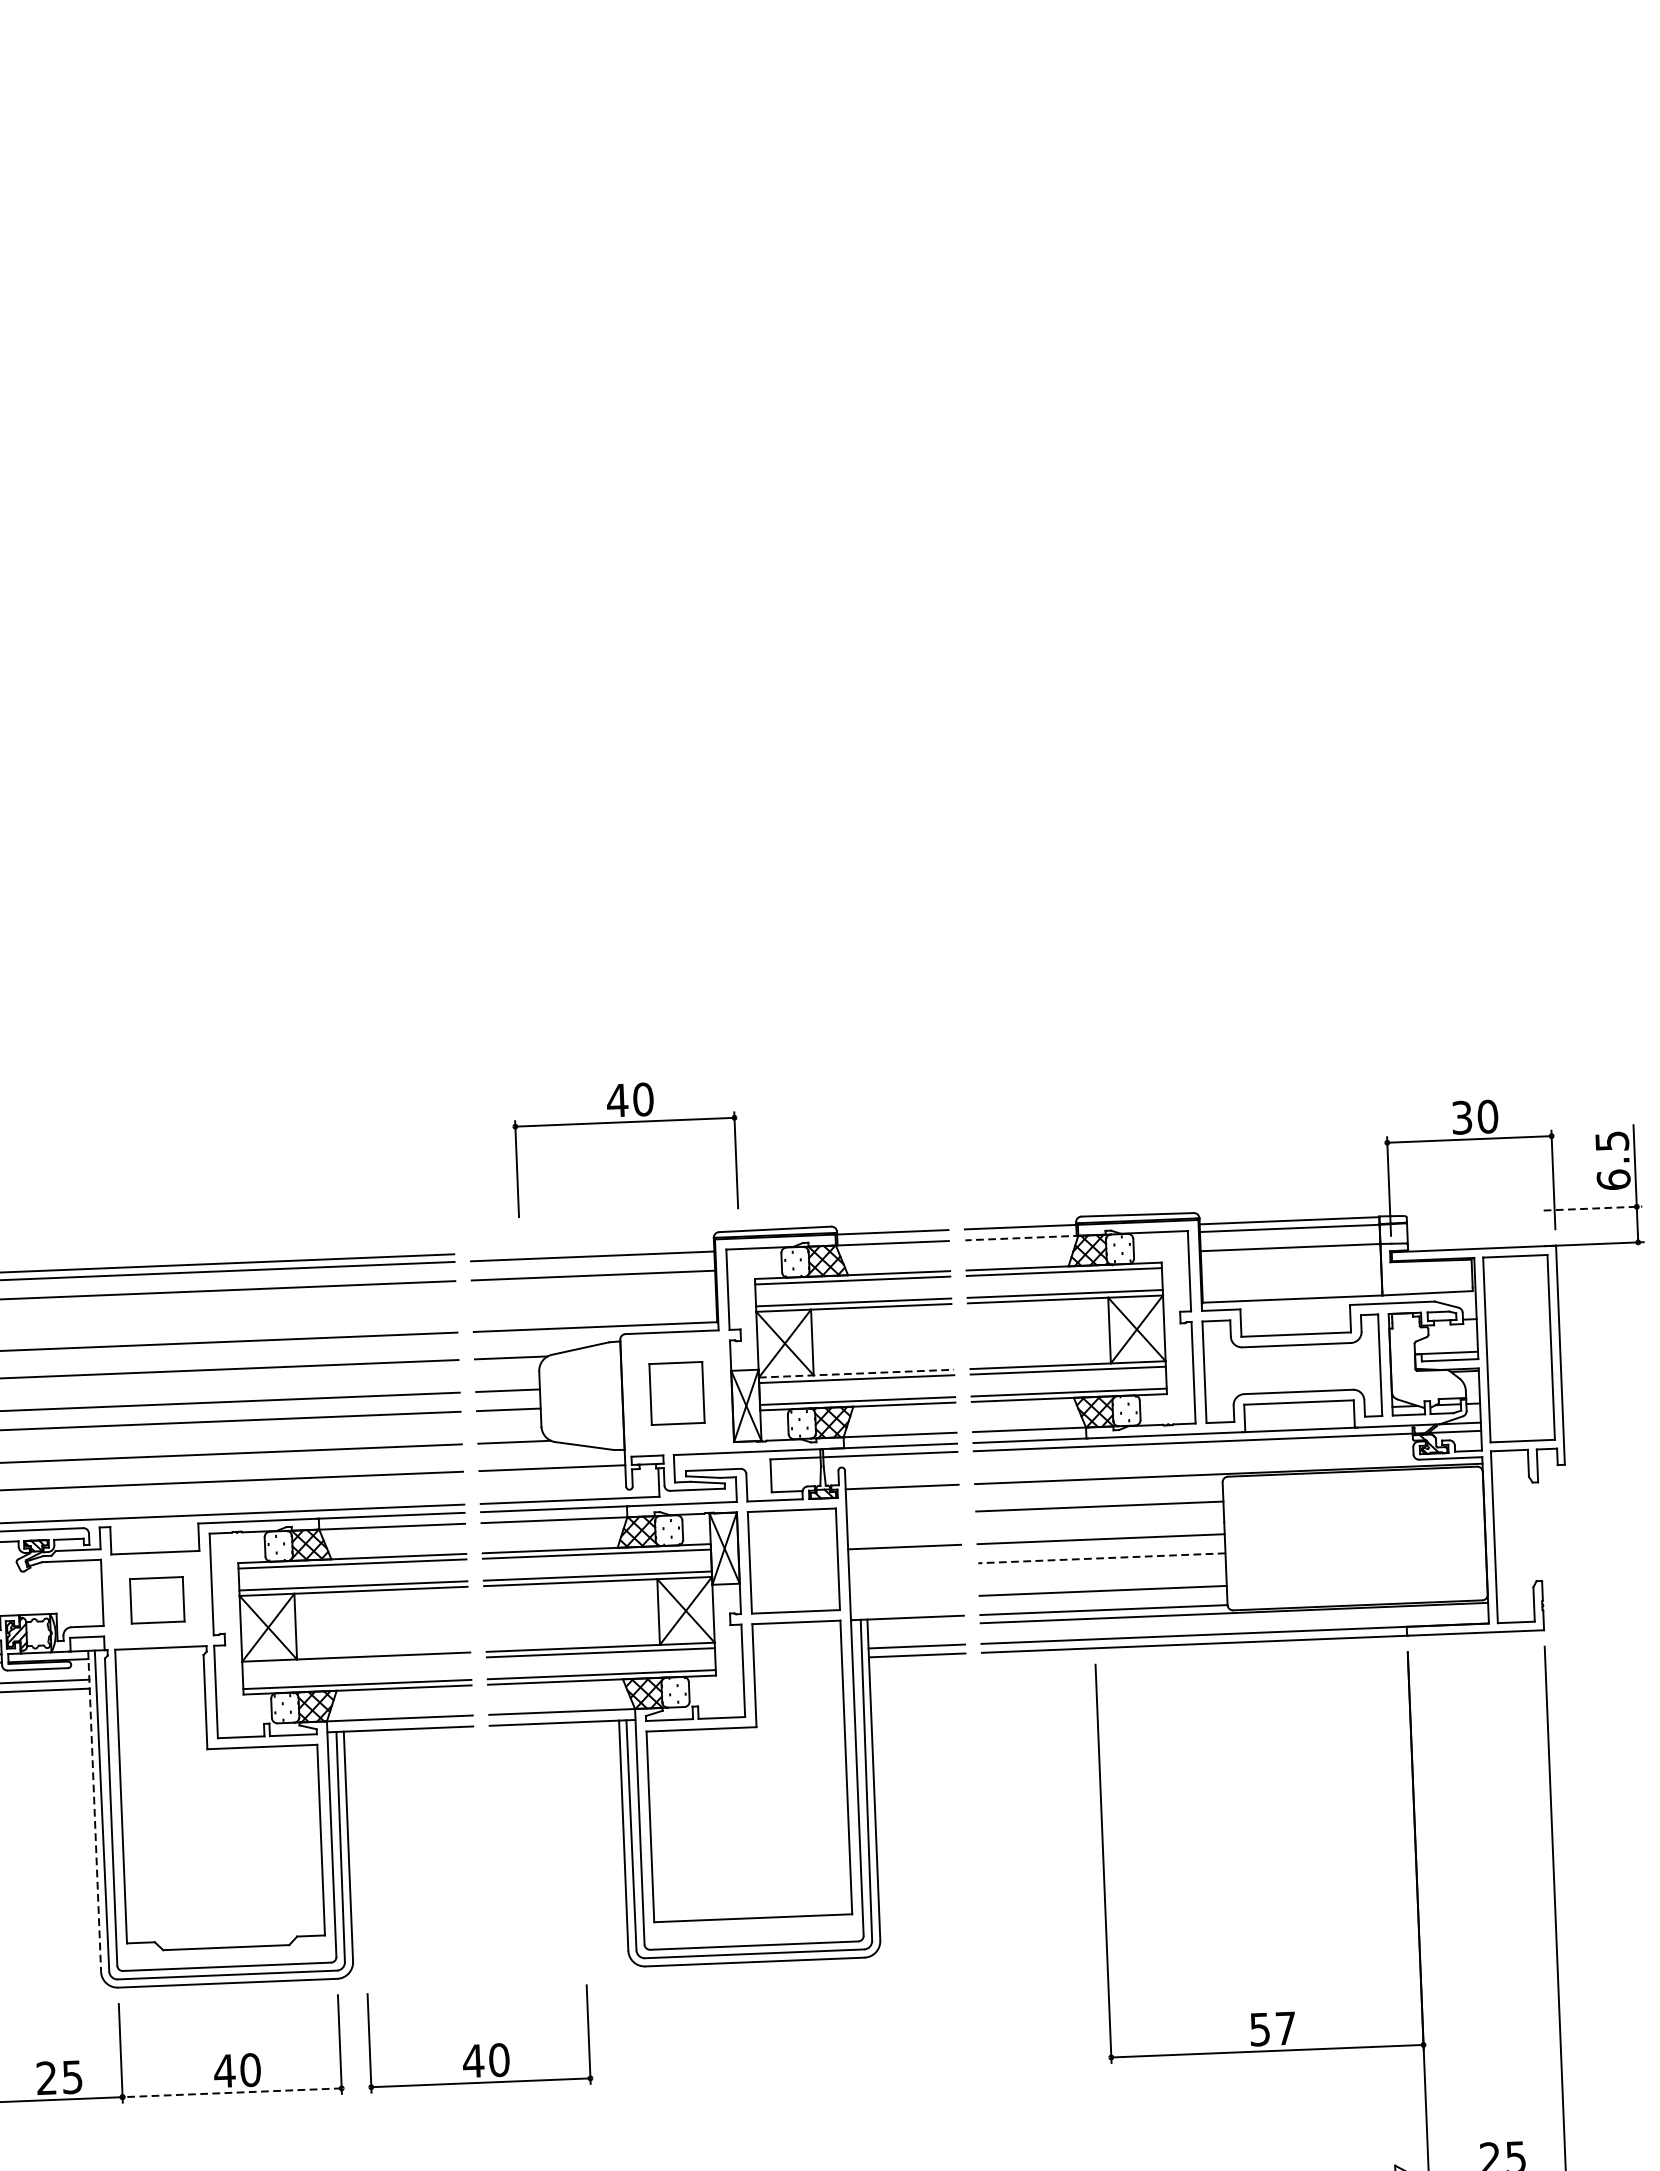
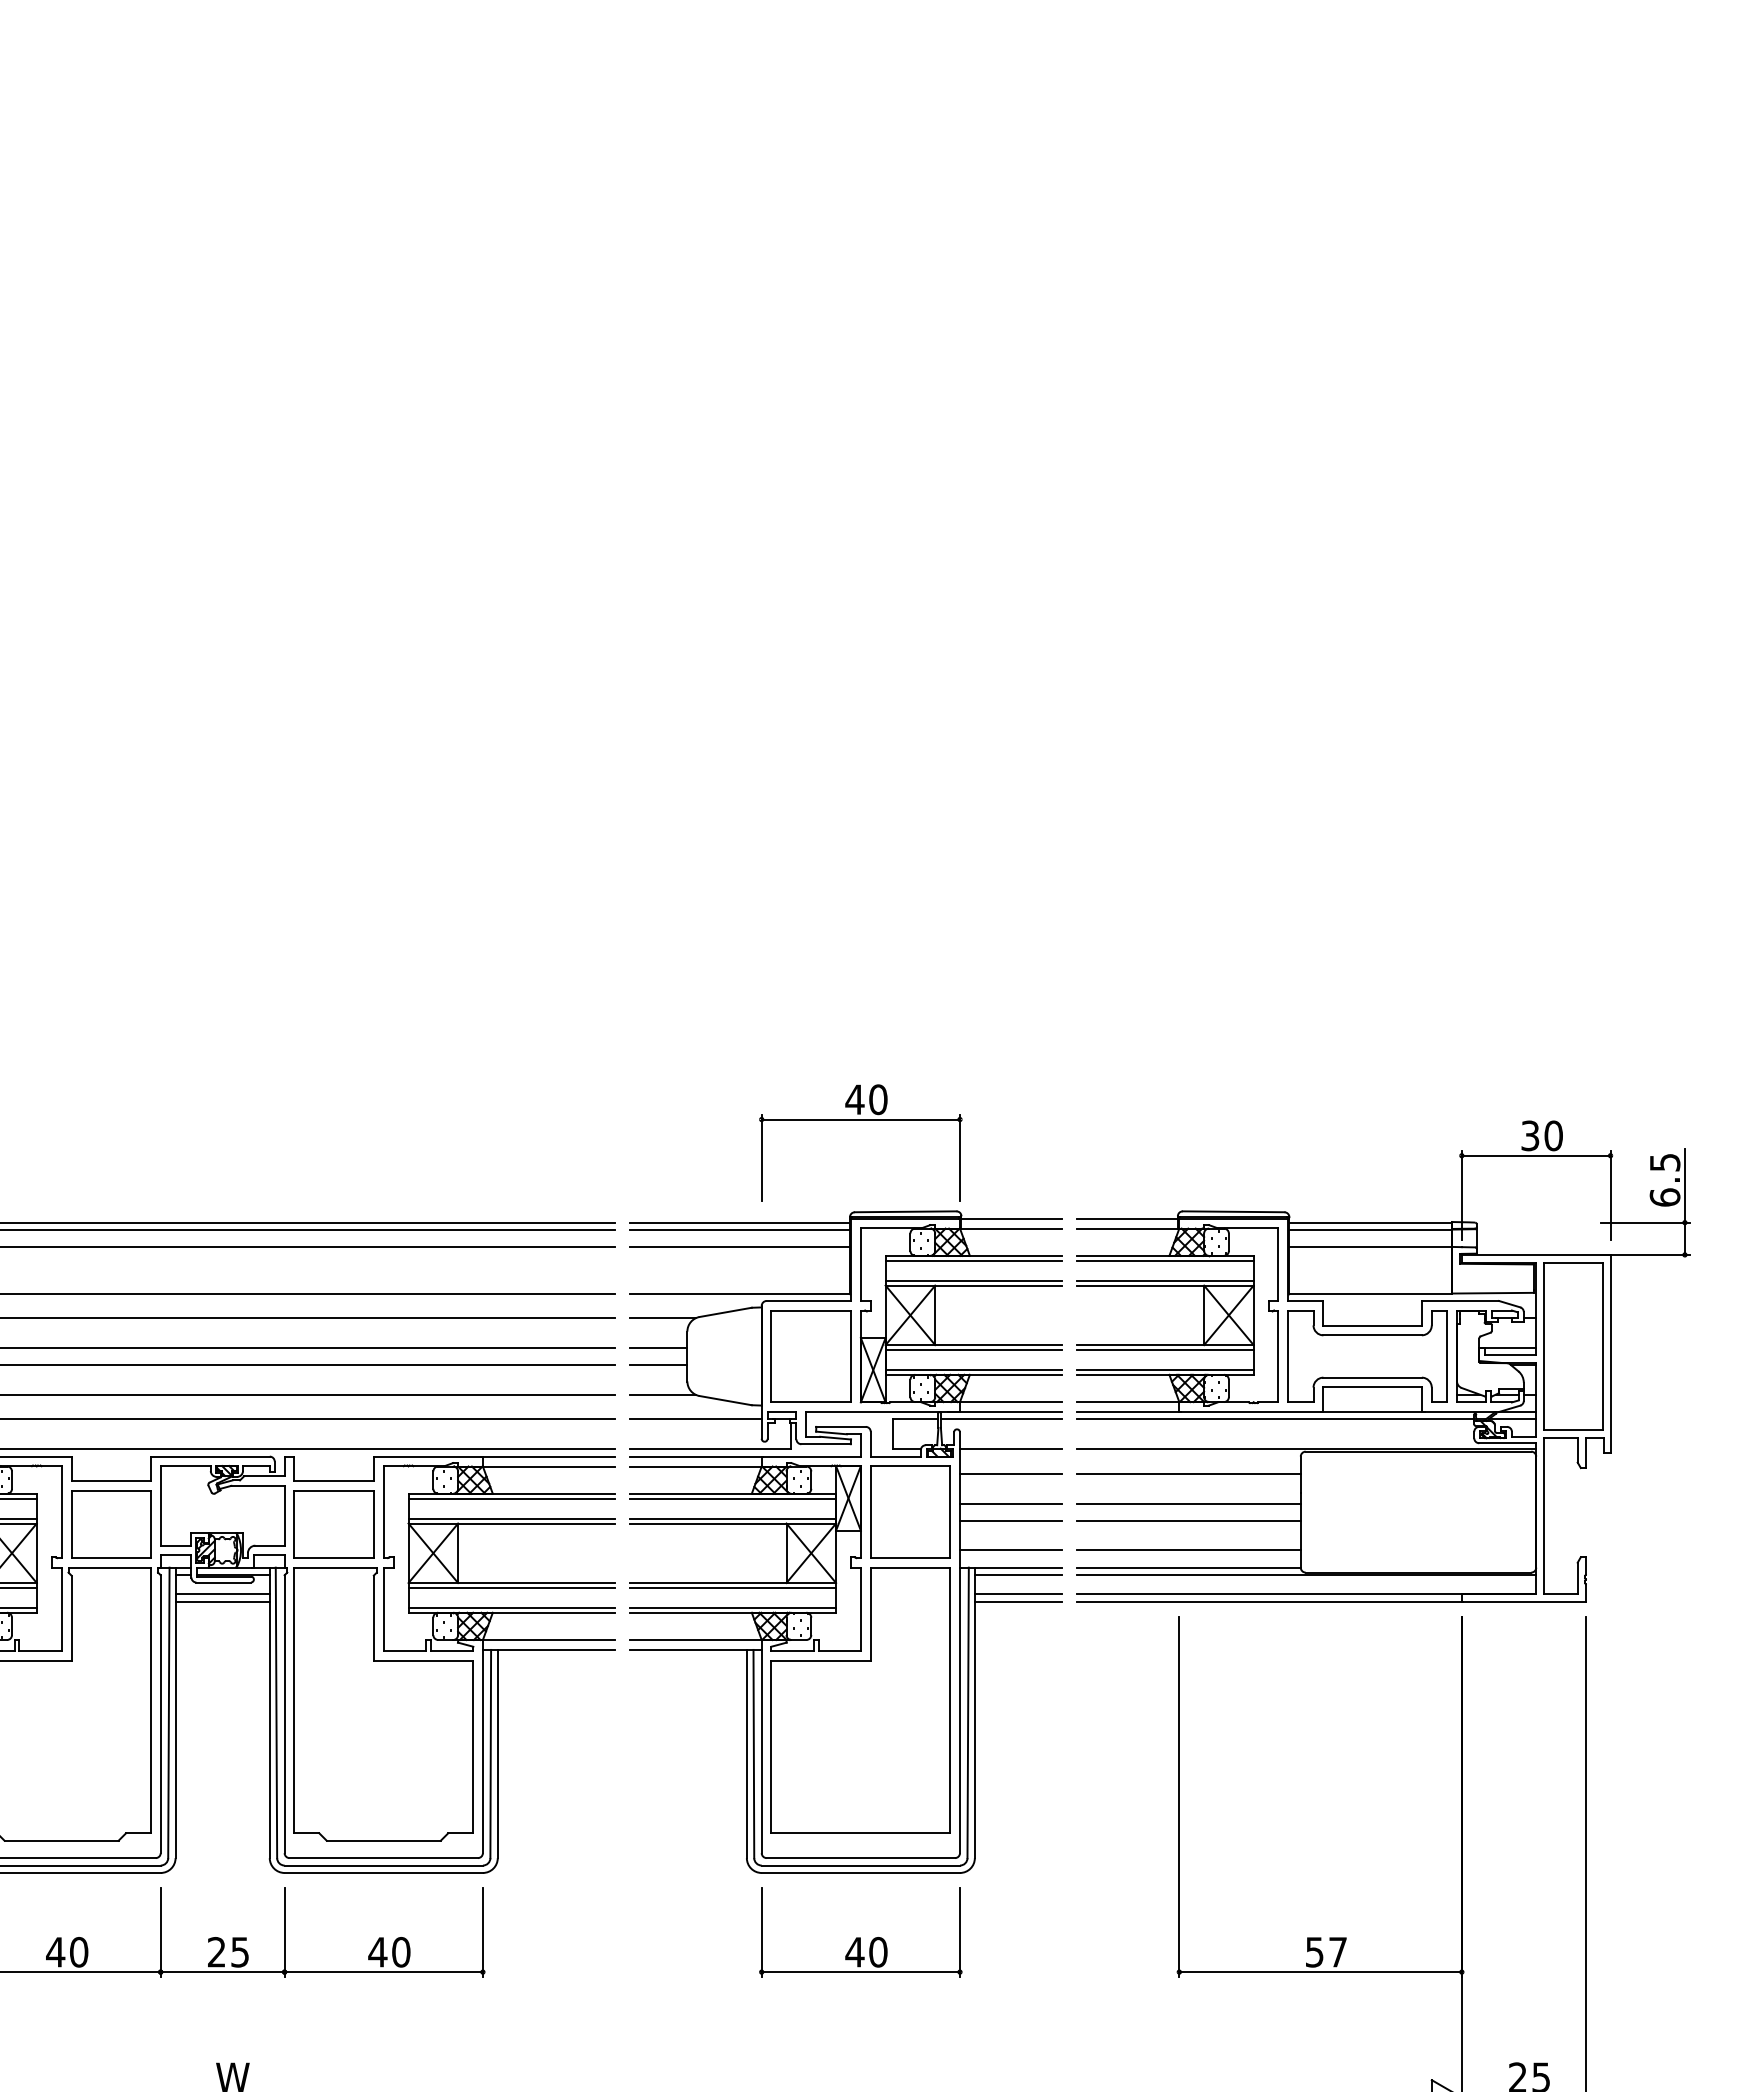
part: (624, 1123) -> (860, 1120), moved
line: (1593, 1208) -> (1645, 1222), dashed -> solid
line: (1022, 1237) -> (1128, 1228), dashed -> solid
line: (591, 1248) -> (739, 1222), added
line: (857, 1374) -> (974, 1345), dashed -> solid
part: (676, 1393) -> (810, 1356), size x1.67
line: (903, 1513) -> (1011, 1473), added
line: (1101, 1557) -> (1188, 1520), dashed -> solid
line: (905, 1565) -> (1011, 1520), added
line: (907, 1598) -> (1011, 1550), added
part: (156, 1600) -> (333, 1524), size x1.67
line: (915, 1626) -> (1018, 1575), added
line: (356, 1662) -> (511, 1587), added
line: (94, 1812) -> (269, 1713), dashed -> solid
part: (478, 2039) -> (860, 1932), moved
line: (231, 2093) -> (383, 1972), dashed -> solid

